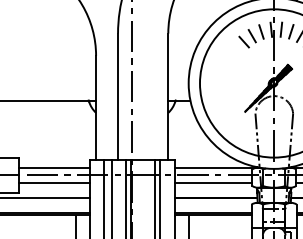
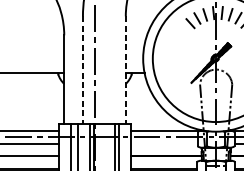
line: (118, 97) -> (83, 70), solid -> dashed
line: (168, 97) -> (125, 70), solid -> dashed
line: (213, 182) -> (164, 143), removed

